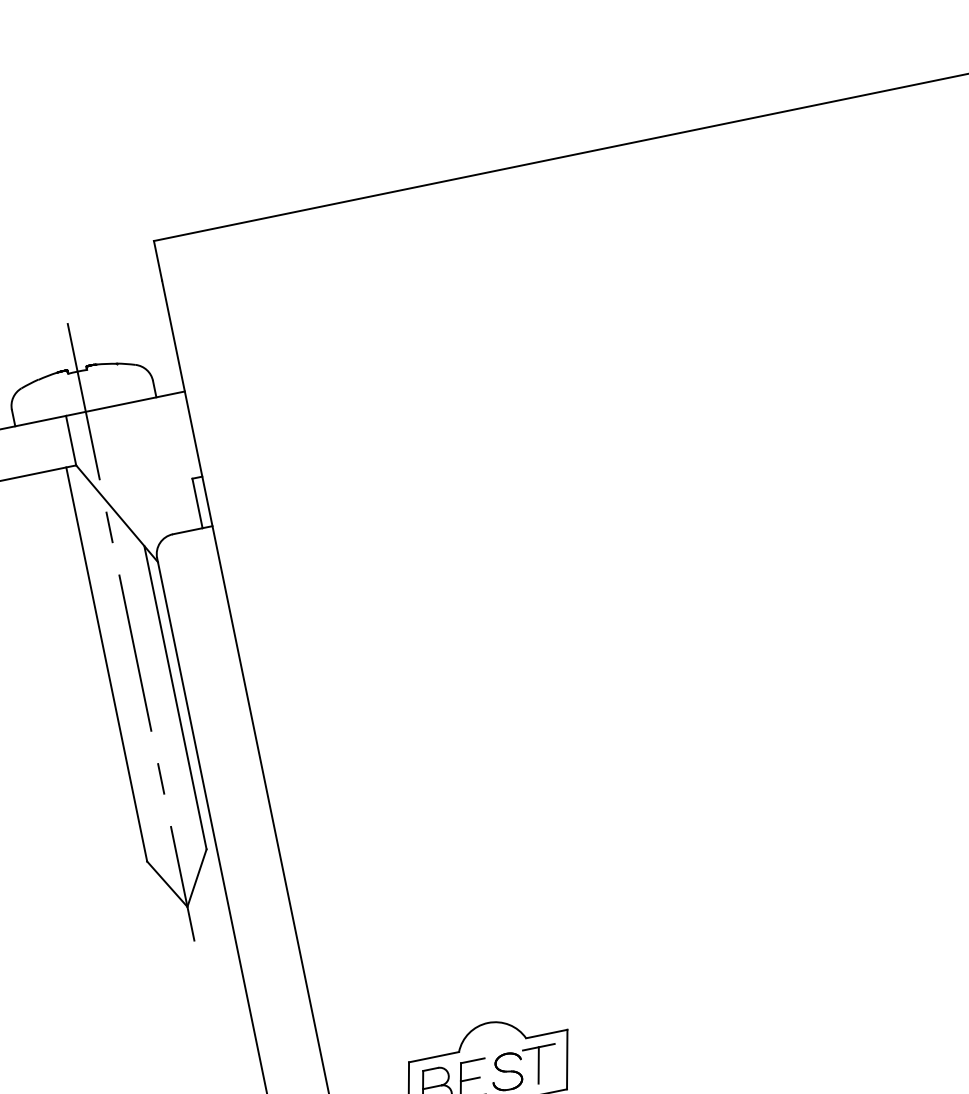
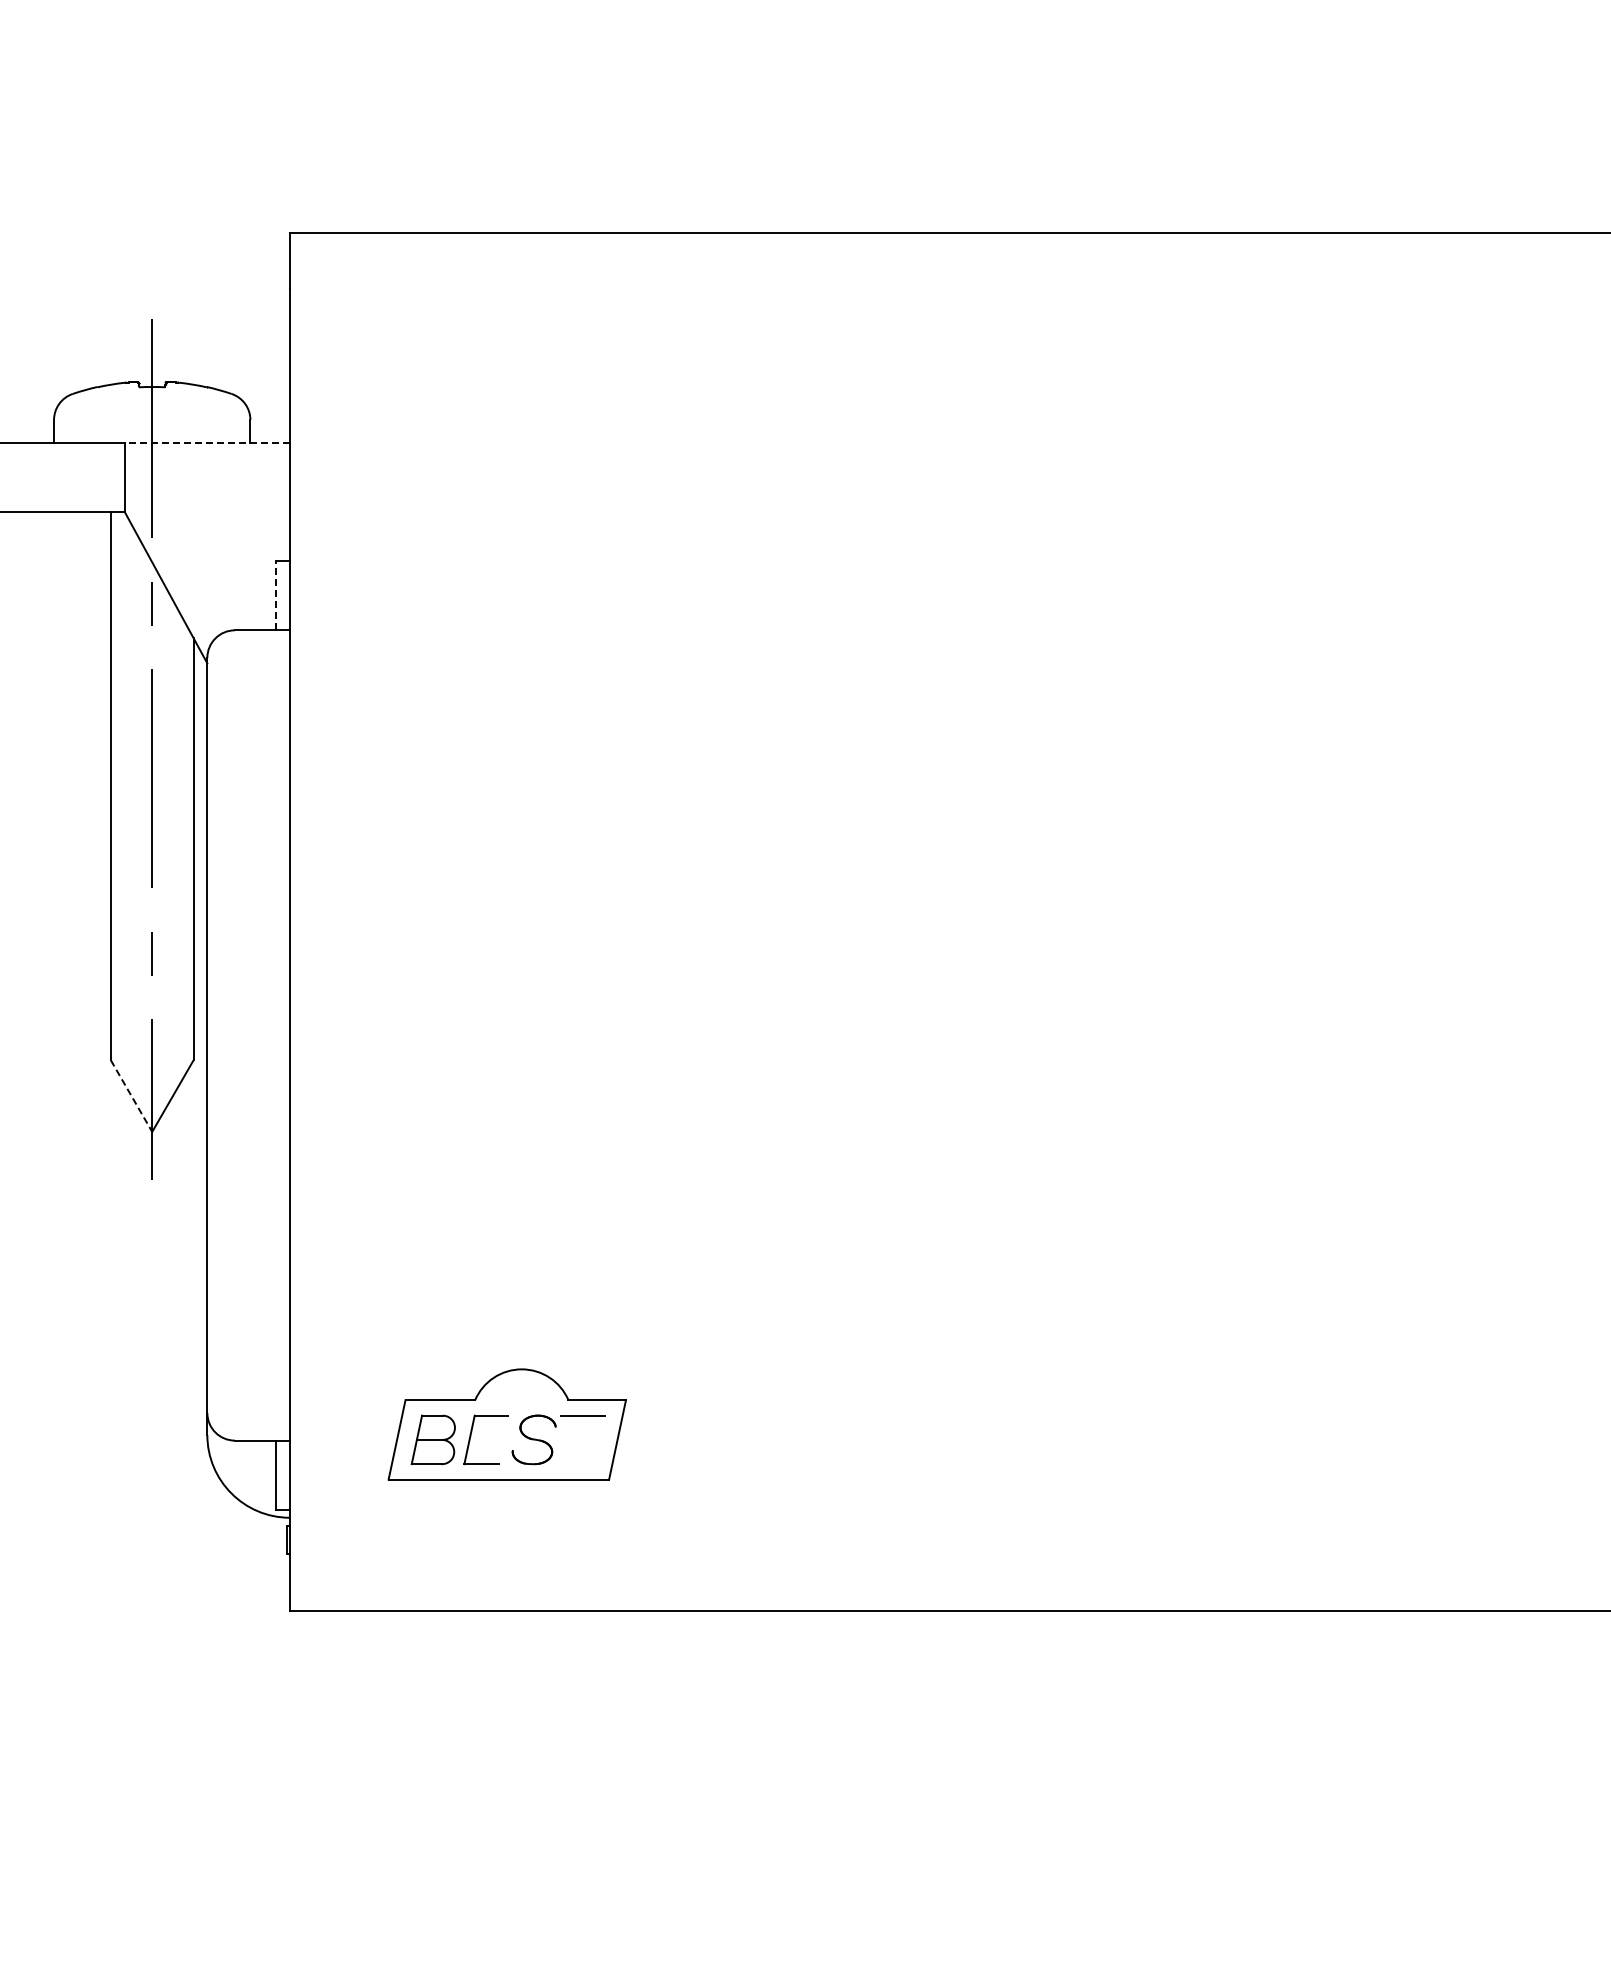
line: (125, 403) -> (207, 442), solid -> dashed
line: (197, 503) -> (276, 595), solid -> dashed
line: (167, 884) -> (131, 1096), solid -> dashed
line: (538, 1065) -> (577, 1439), removed
line: (470, 1079) -> (482, 1439), removed

